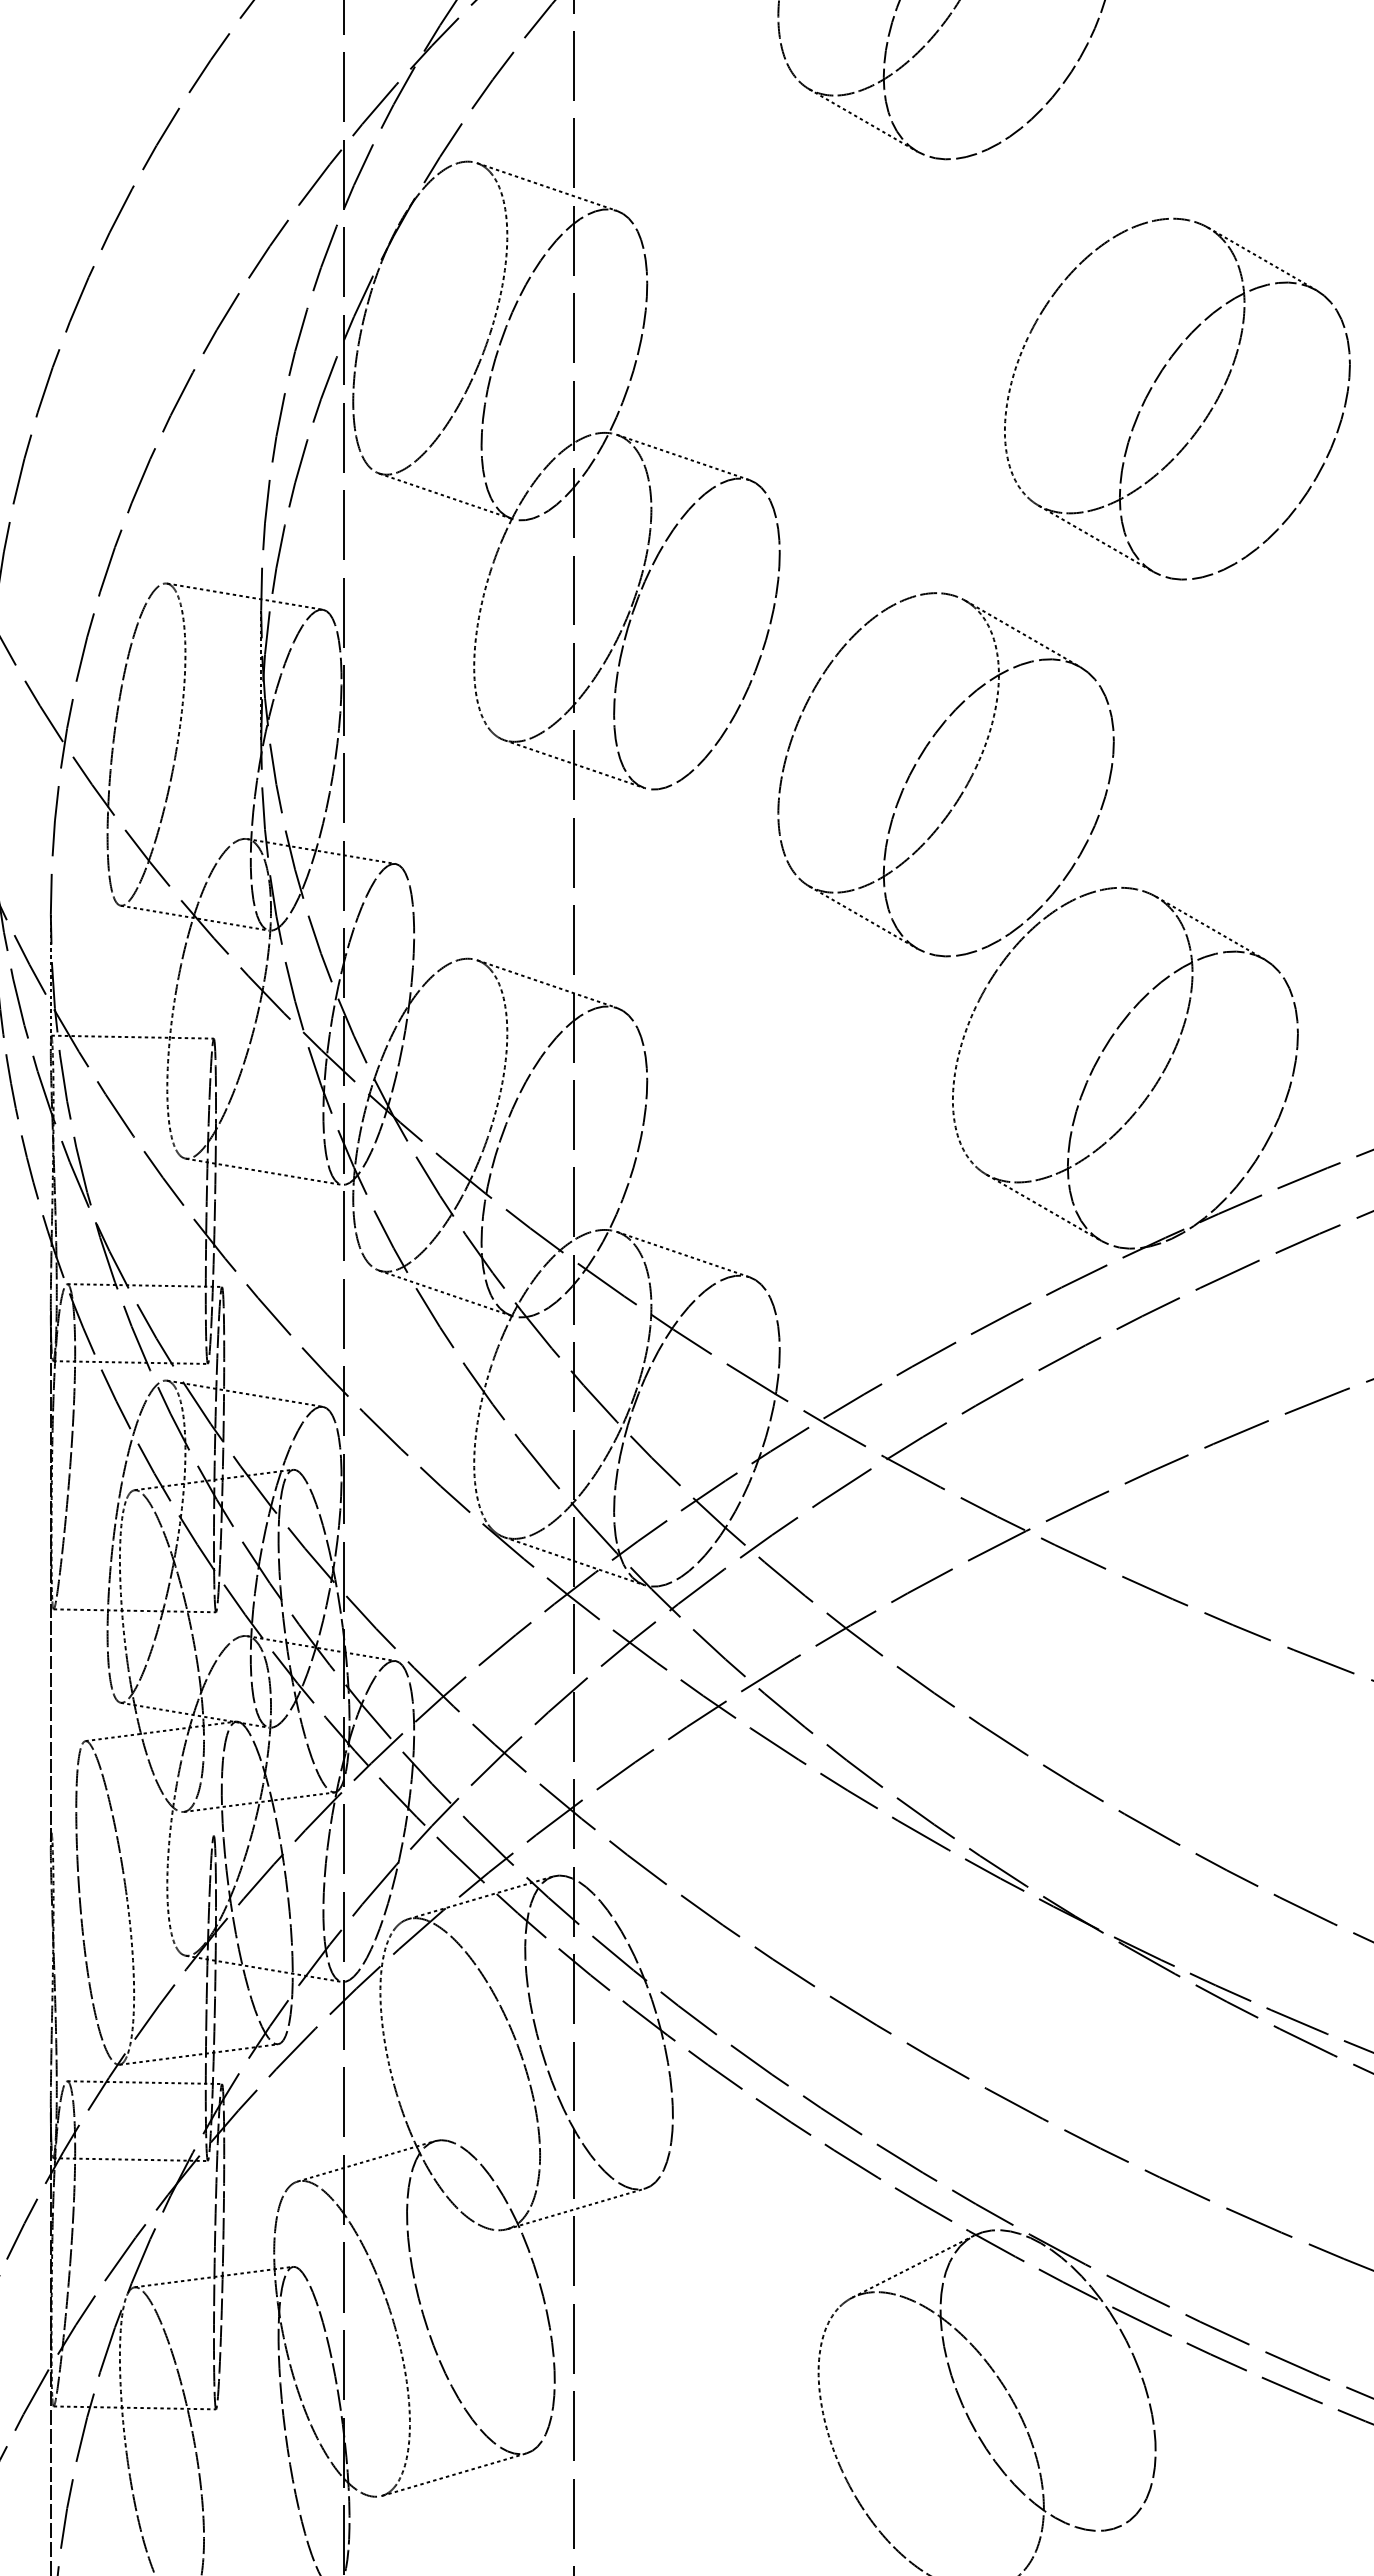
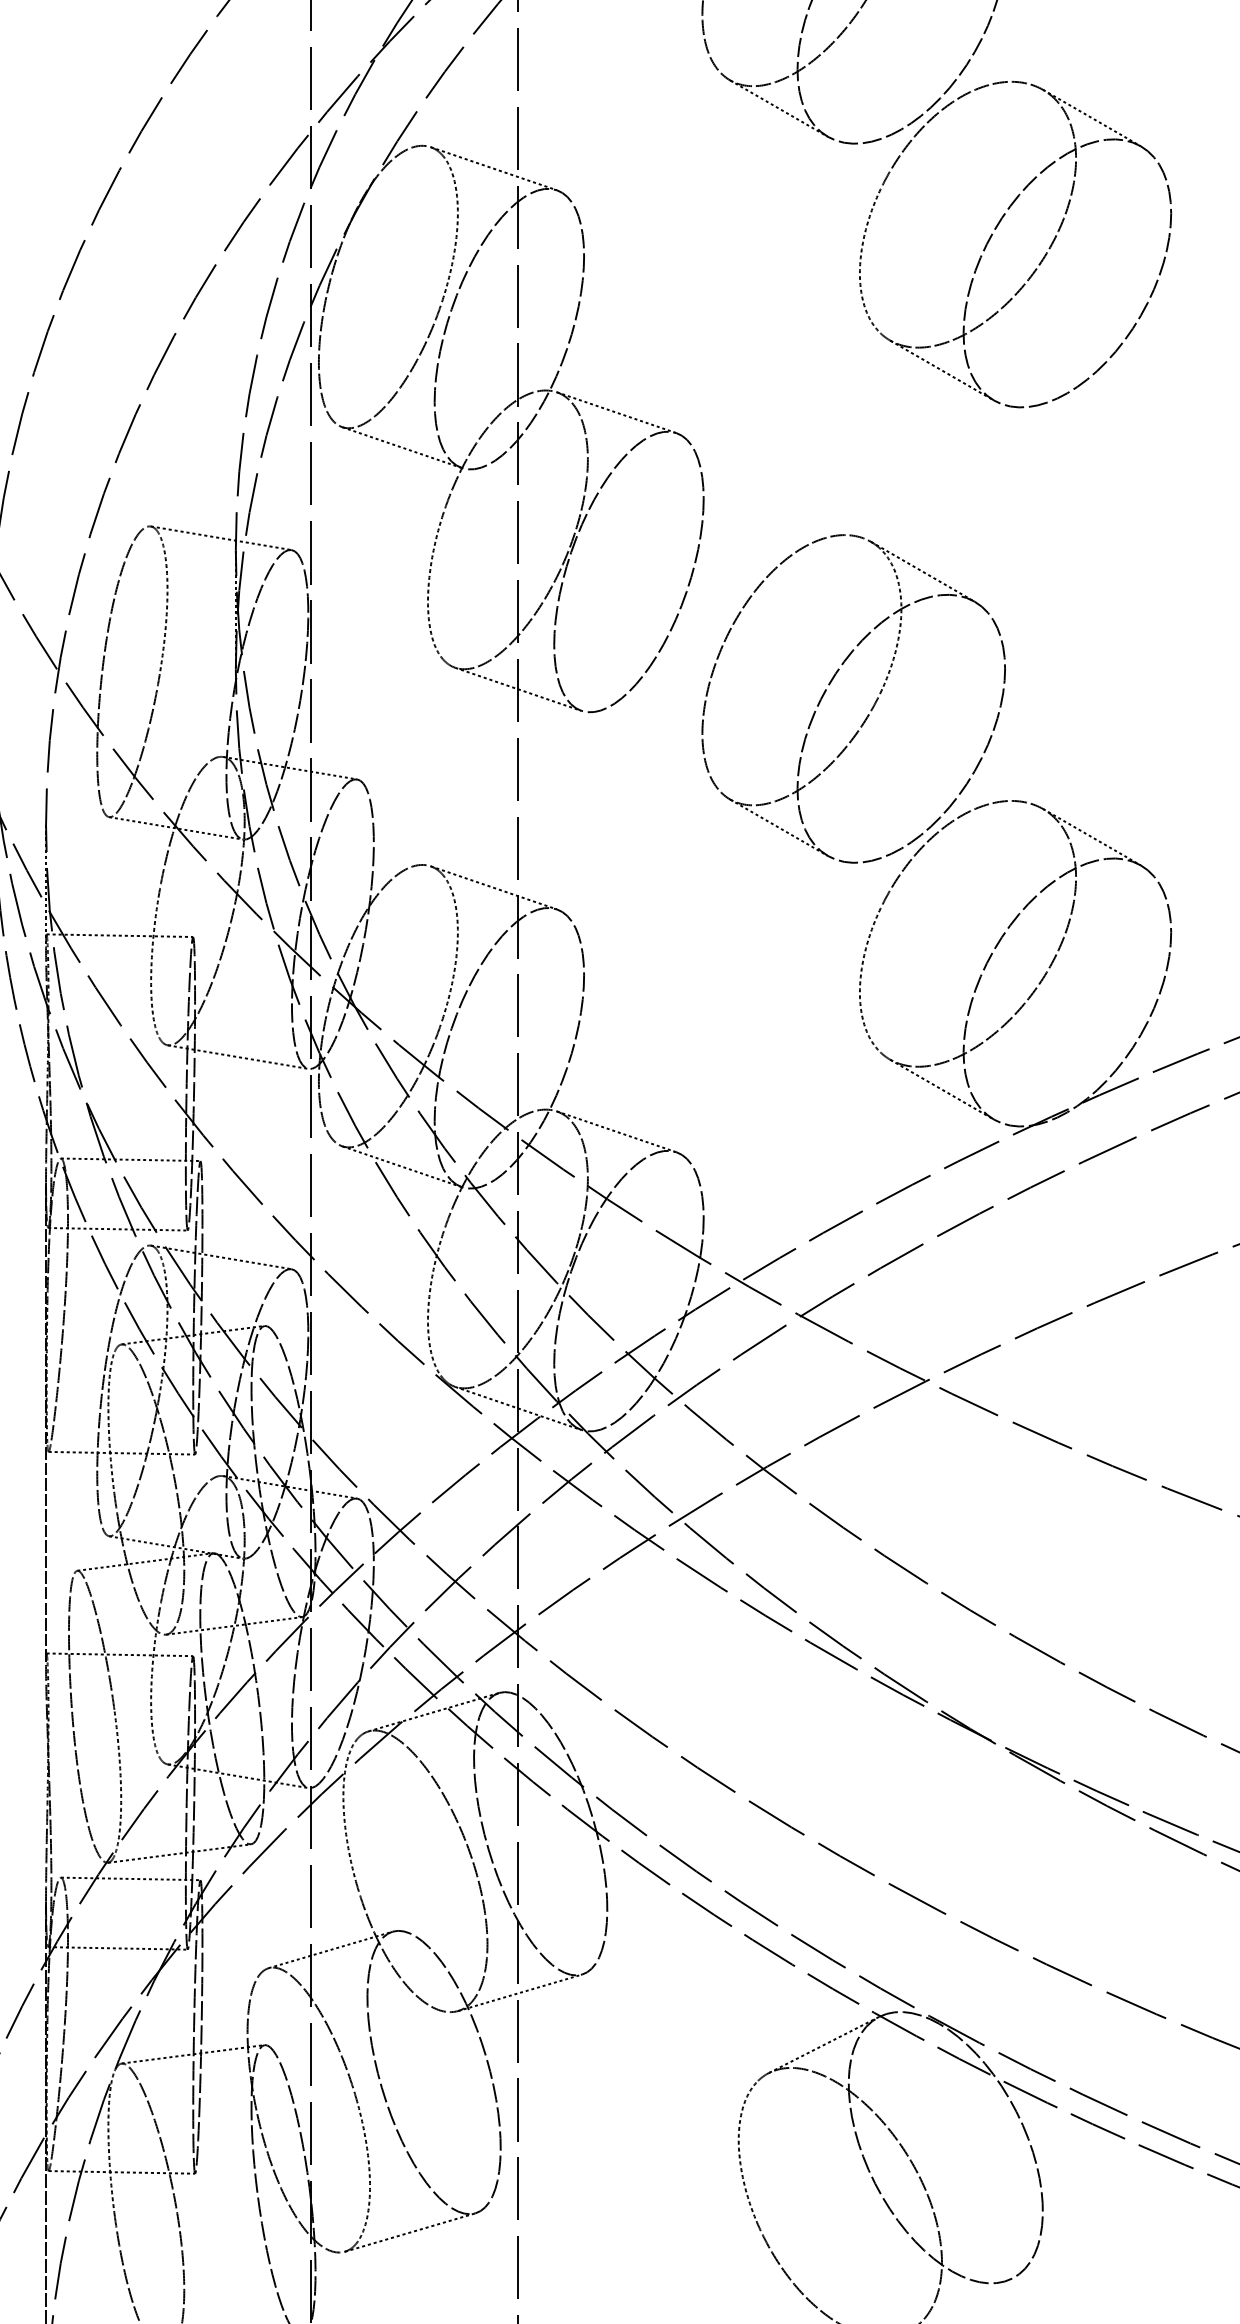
part: (1152, 388) -> (993, 234), moved
line: (132, 1833) -> (119, 1654), added

